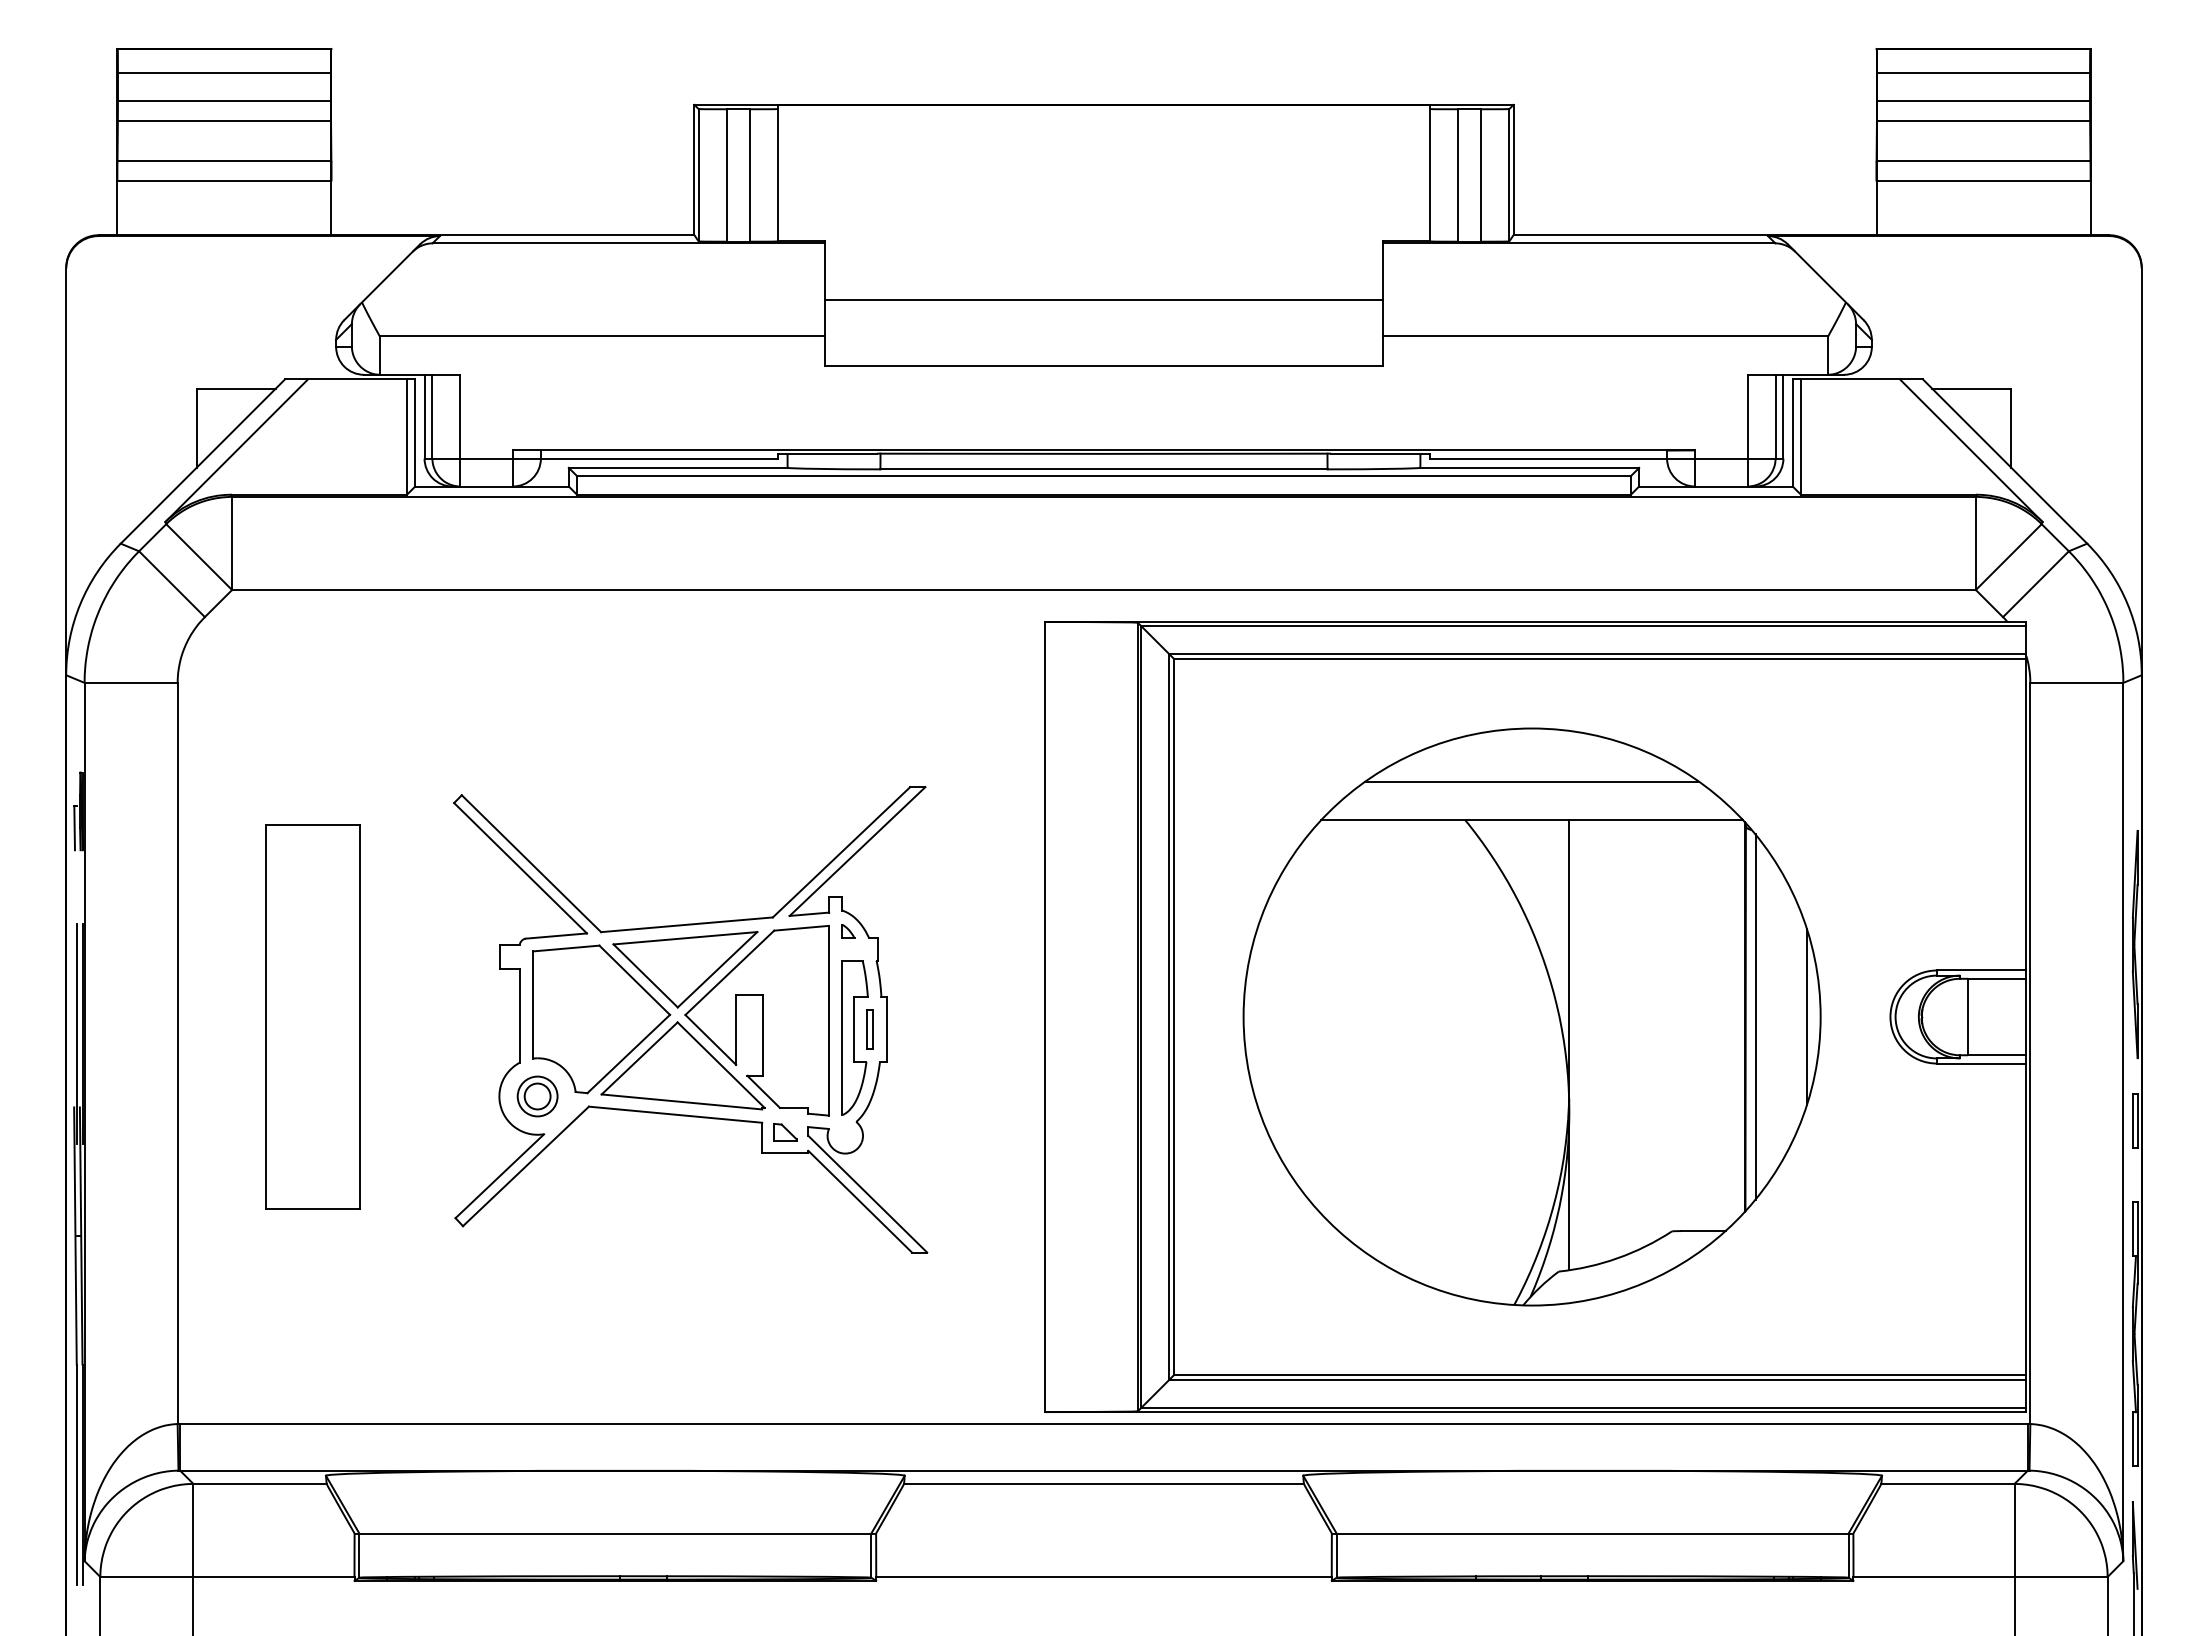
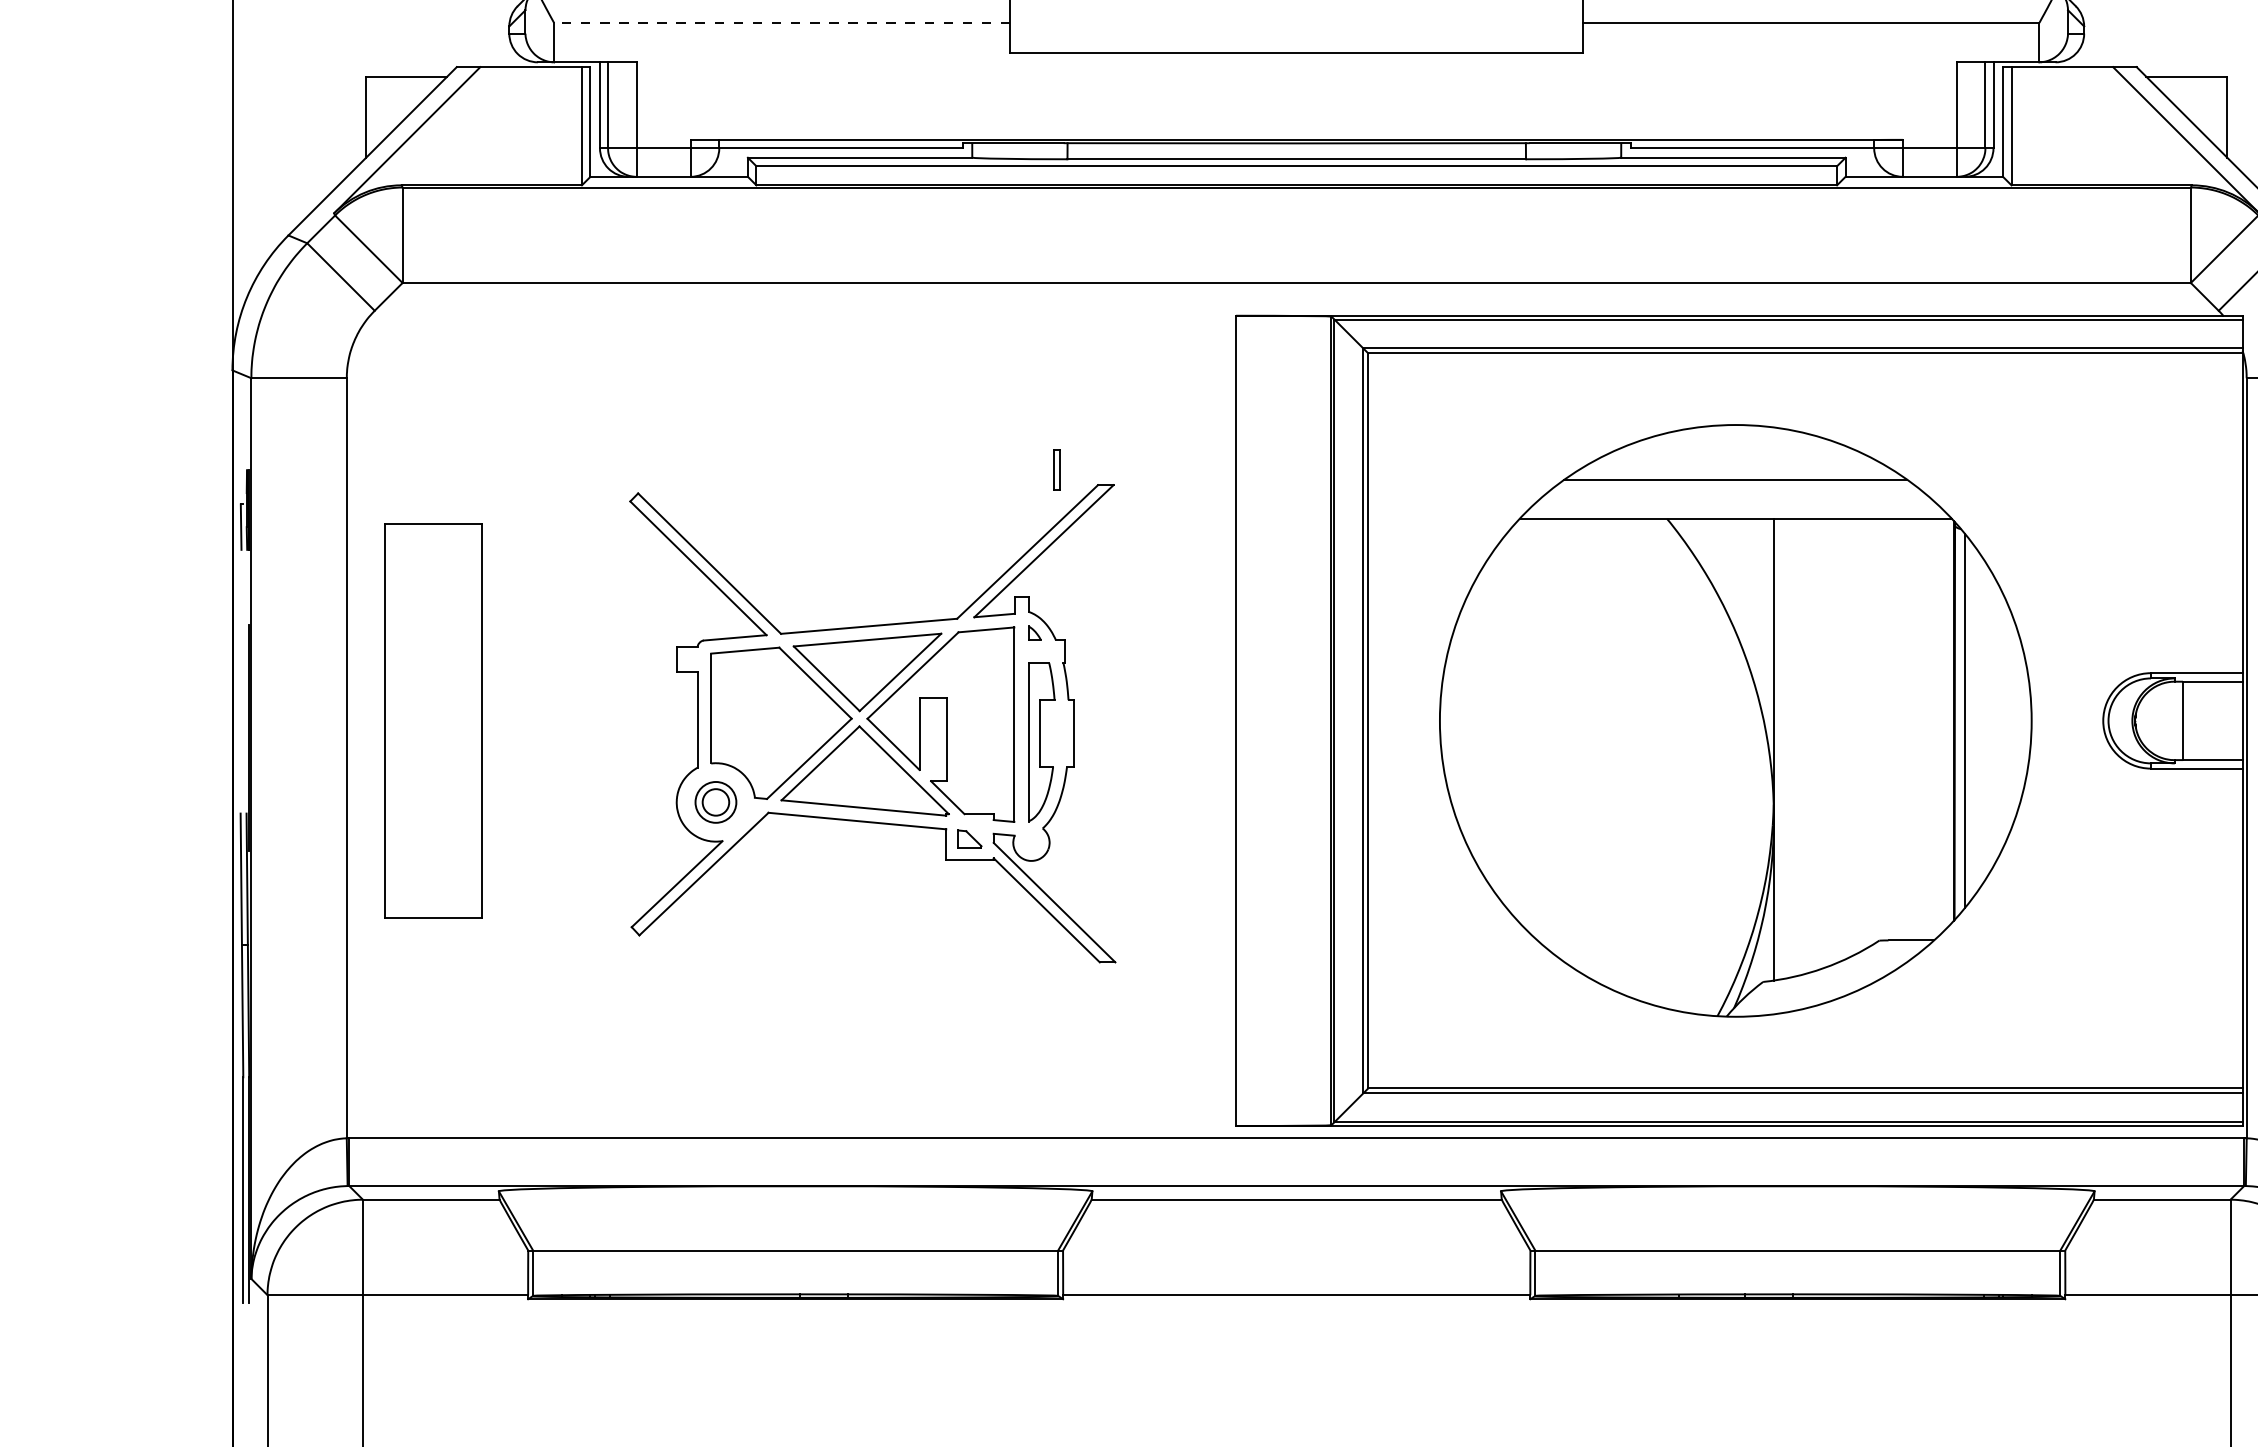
line: (601, 336) -> (781, 23), solid -> dashed
part: (312, 1016) -> (432, 720), moved
line: (1807, 1016) -> (2018, 720), removed
part: (869, 1029) -> (1056, 470), moved
line: (76, 1033) -> (243, 737), removed

